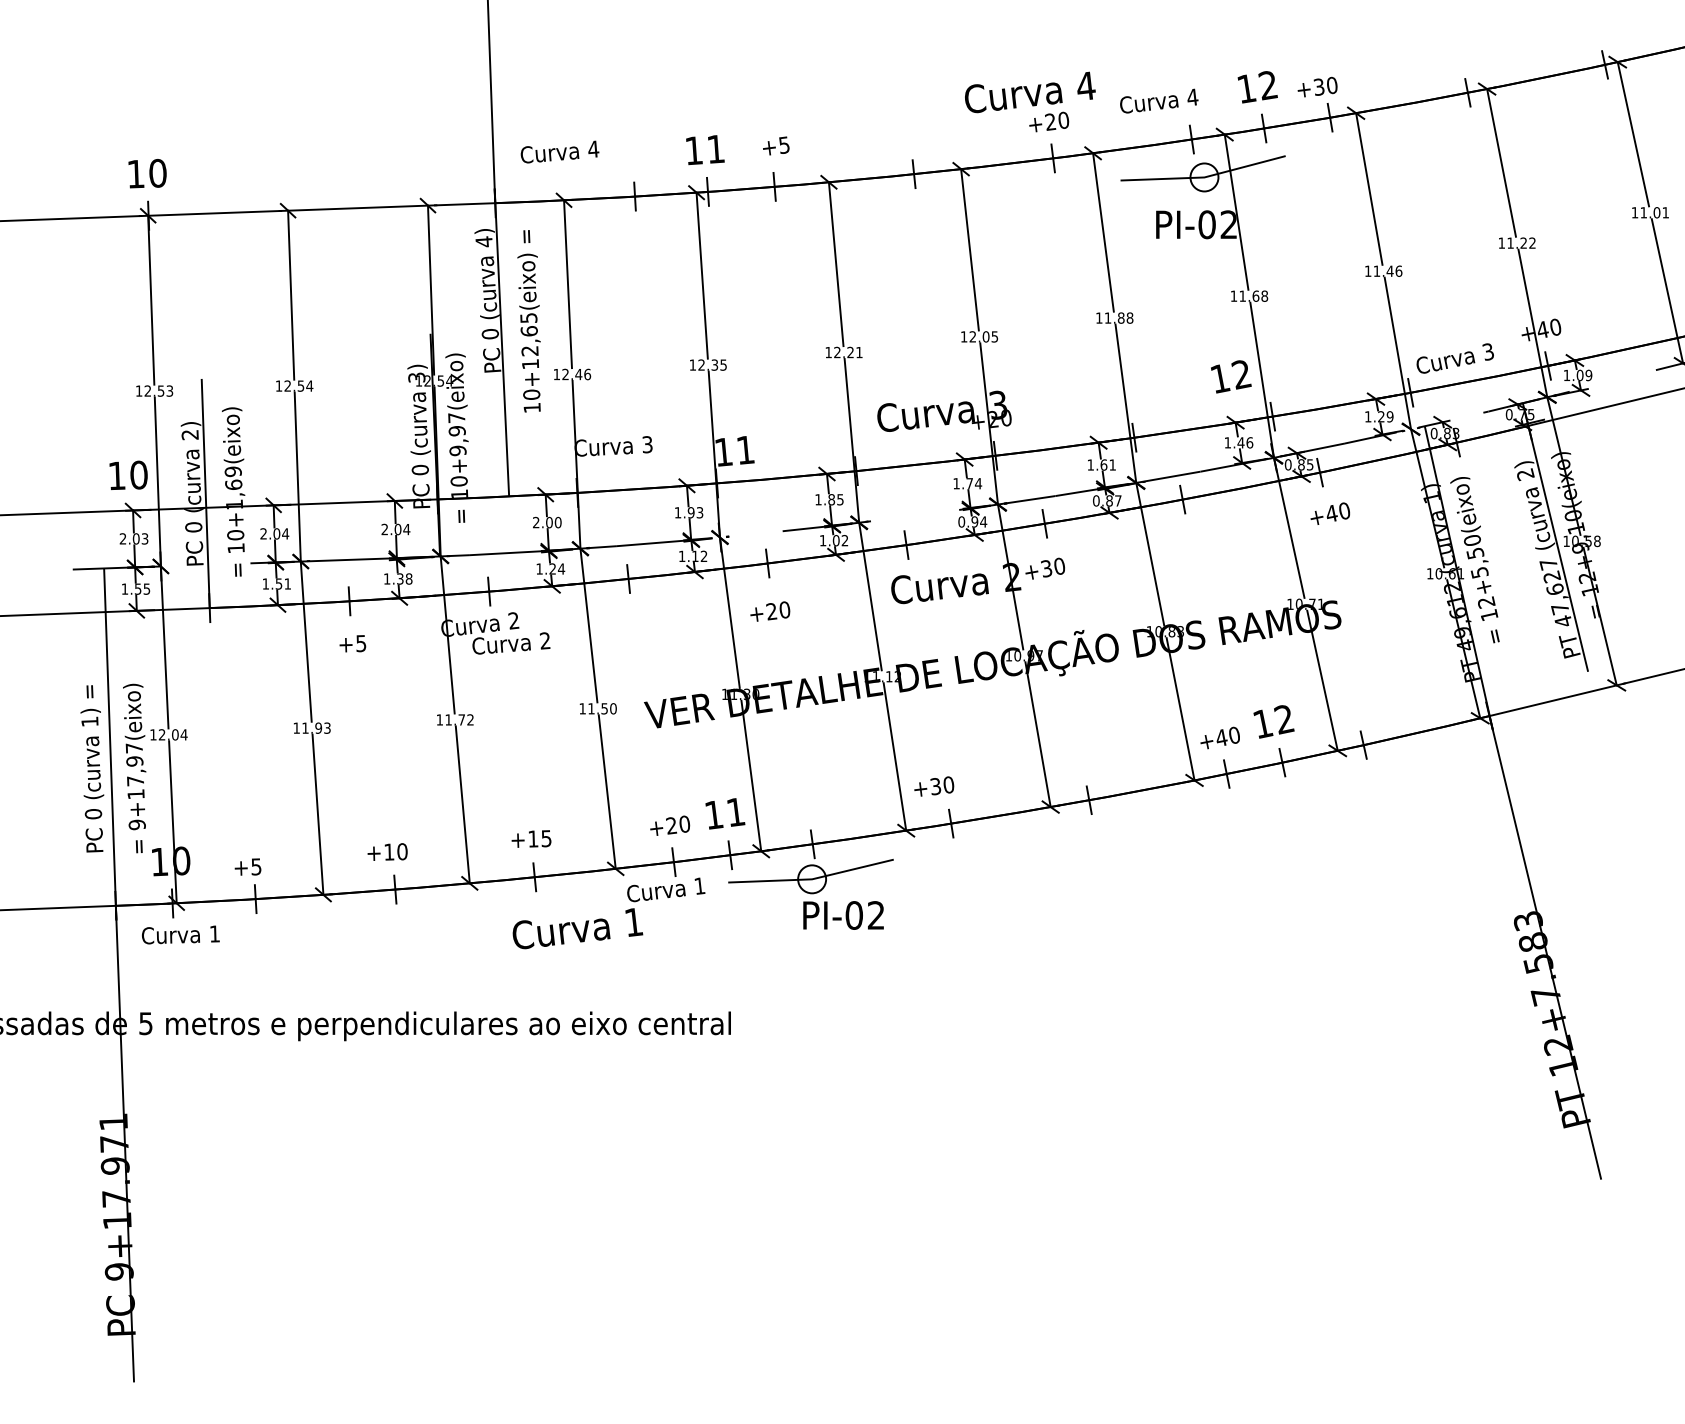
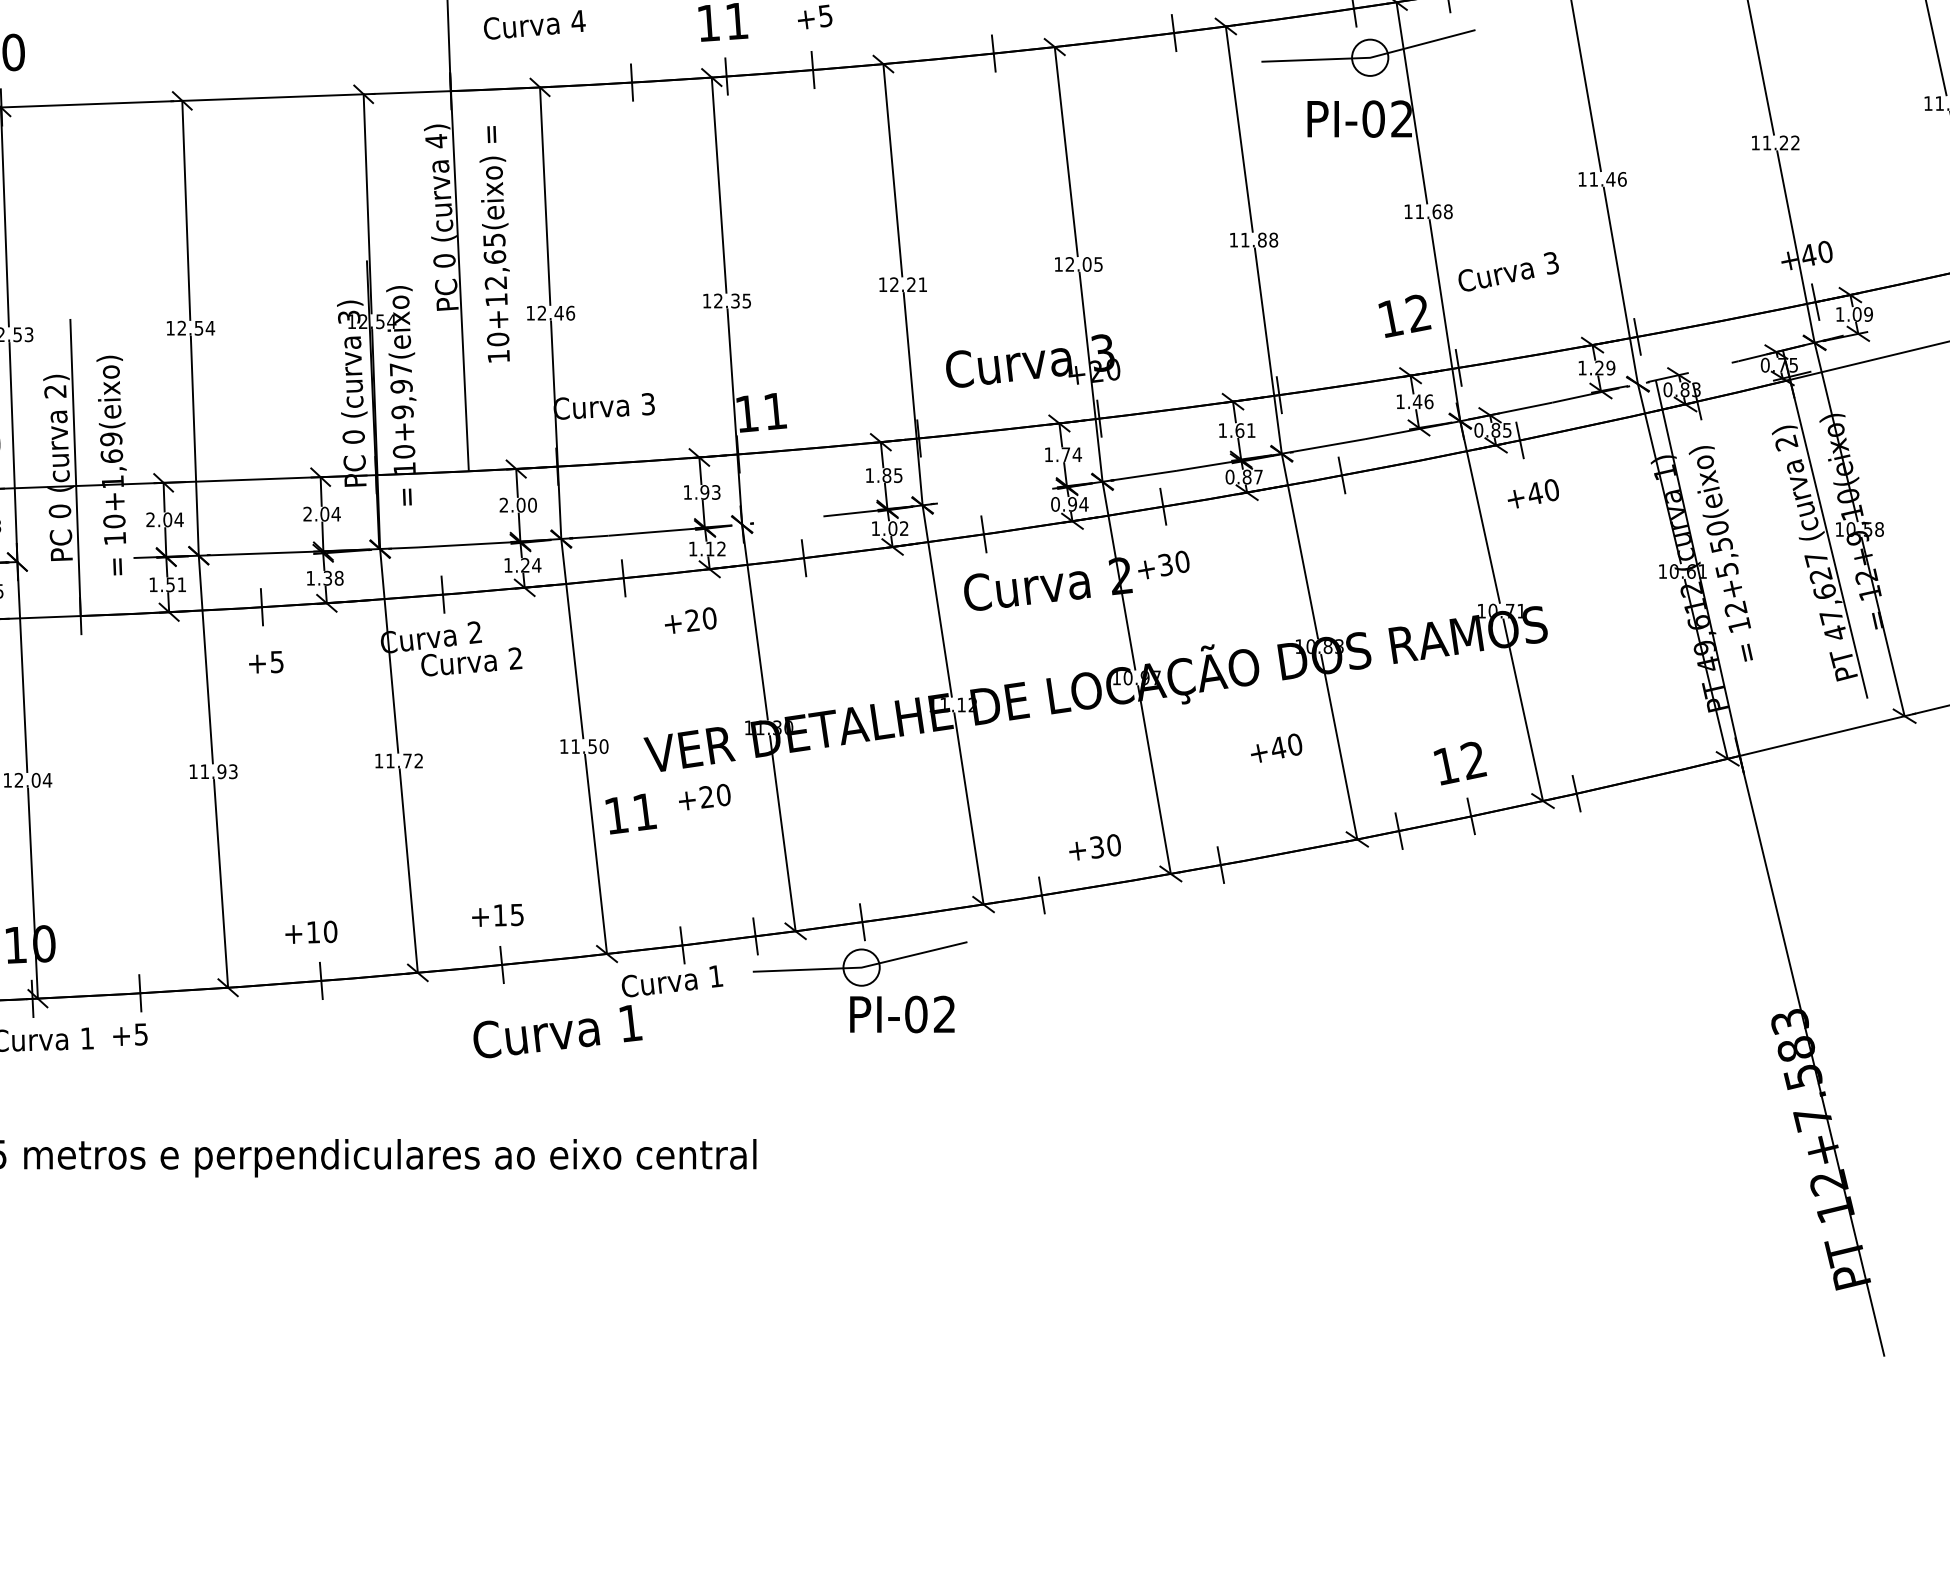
text: (1454, 358) -> (1507, 271), moved
text: (770, 611) -> (690, 620), moved
text: (1219, 737) -> (1275, 747), moved
text: (934, 786) -> (1095, 847), moved
text: (725, 813) -> (631, 813), moved
text: (670, 825) -> (705, 796), moved
text: (247, 866) -> (129, 1033), moved

